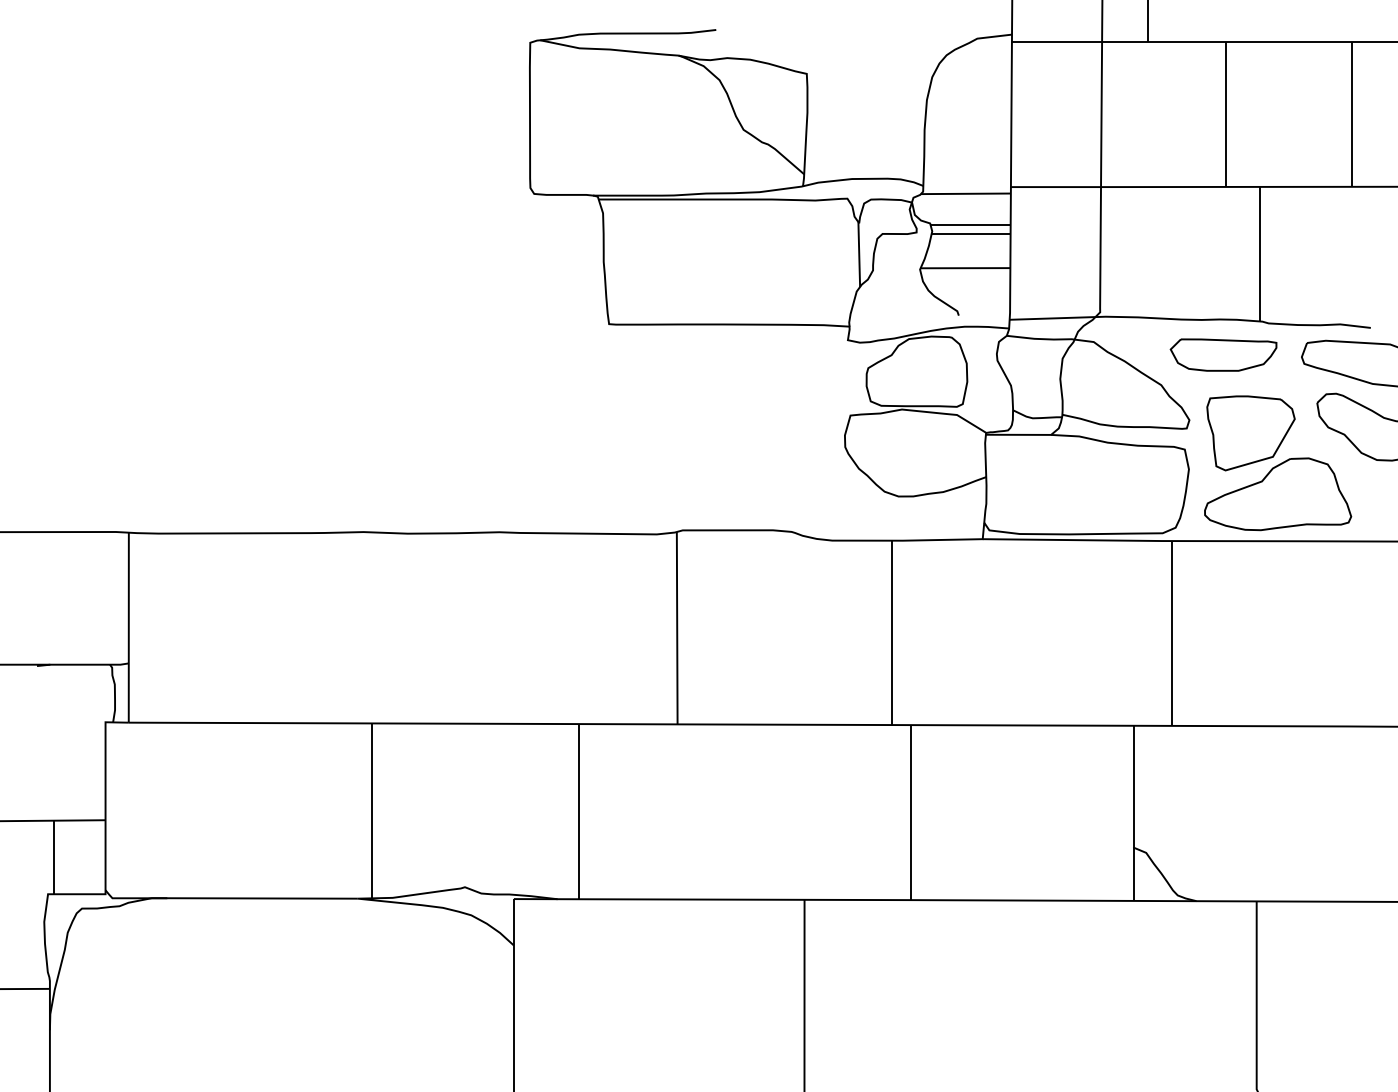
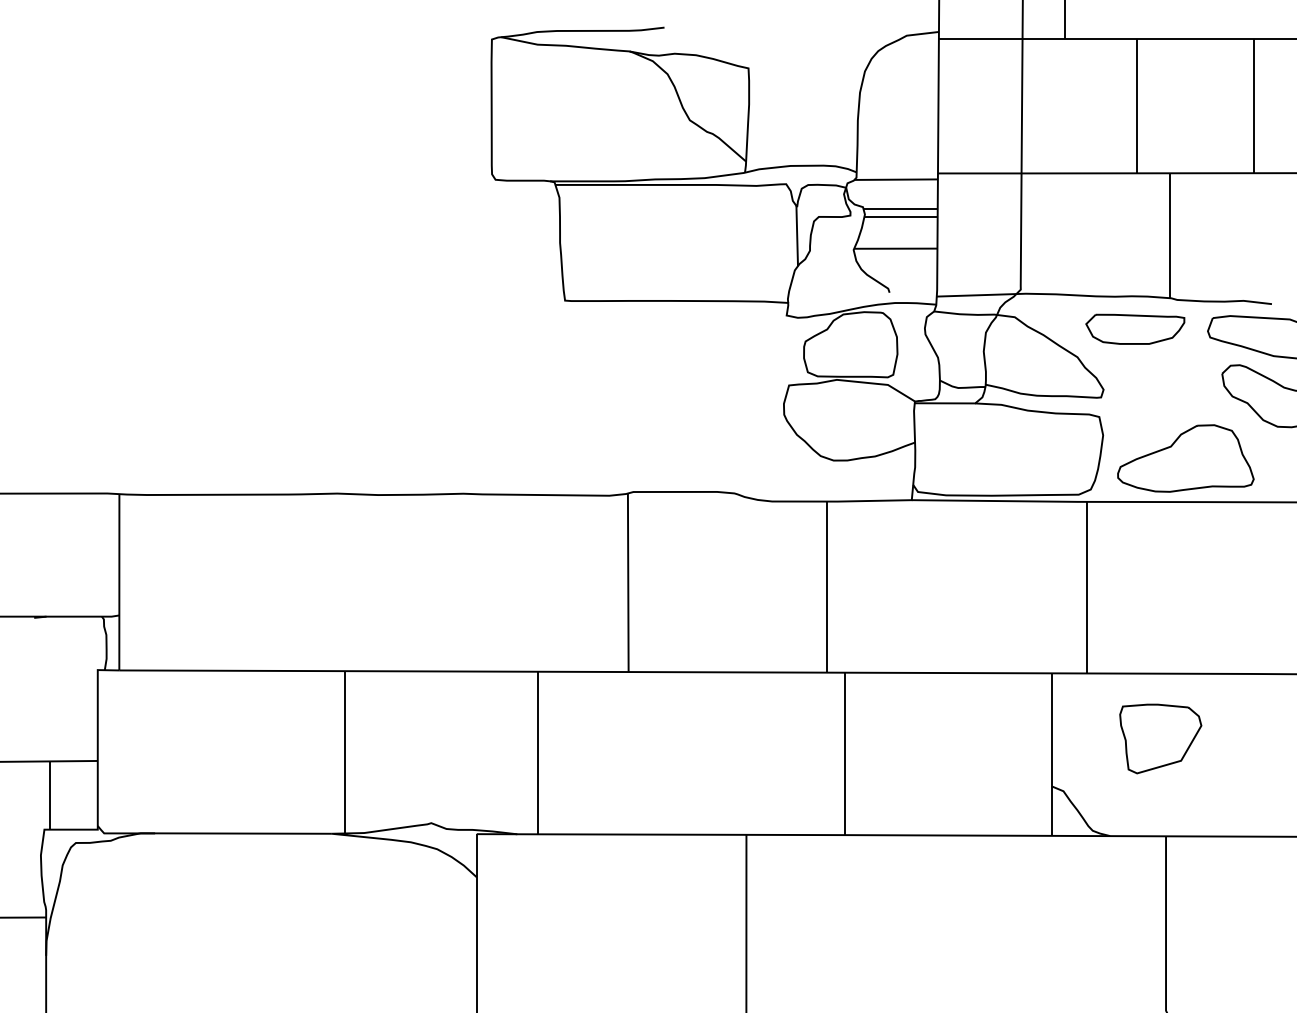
part: (1250, 432) -> (1160, 738), moved

